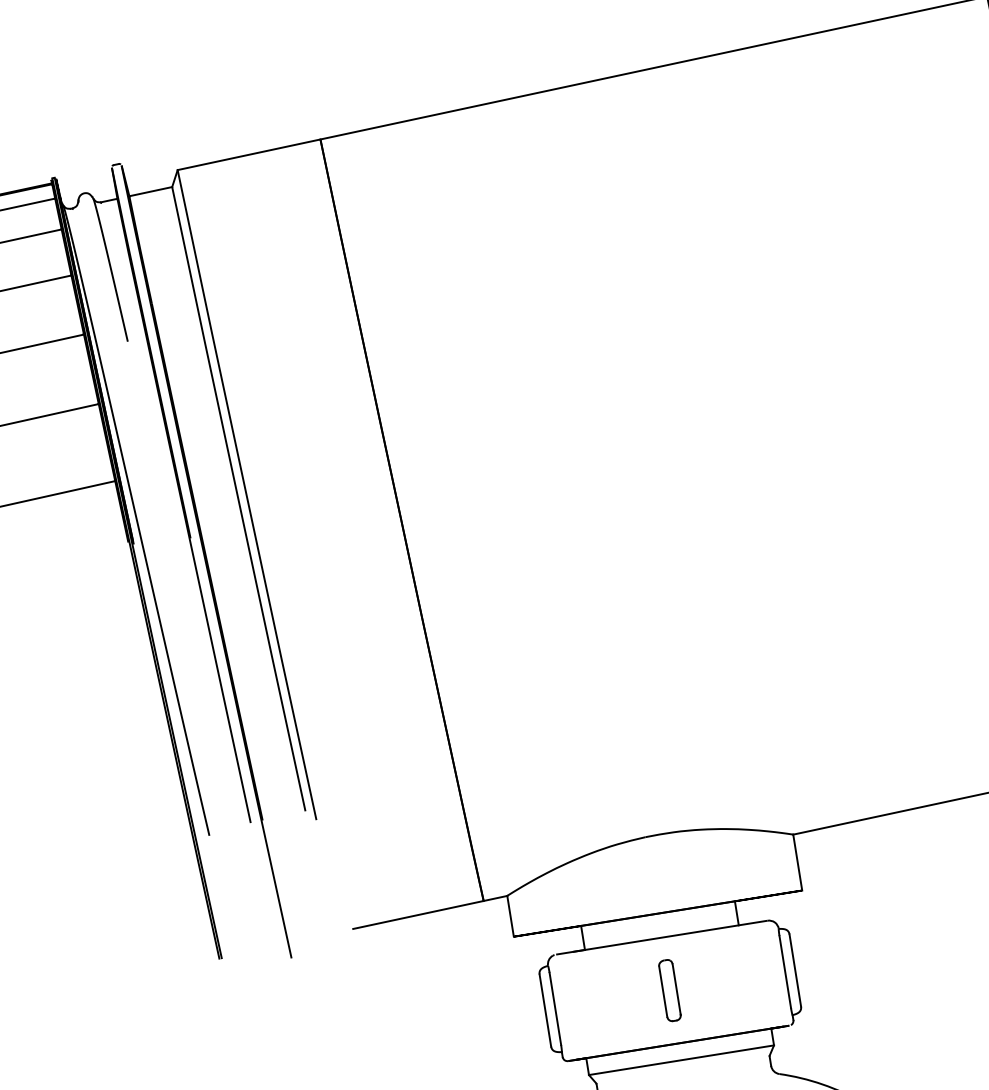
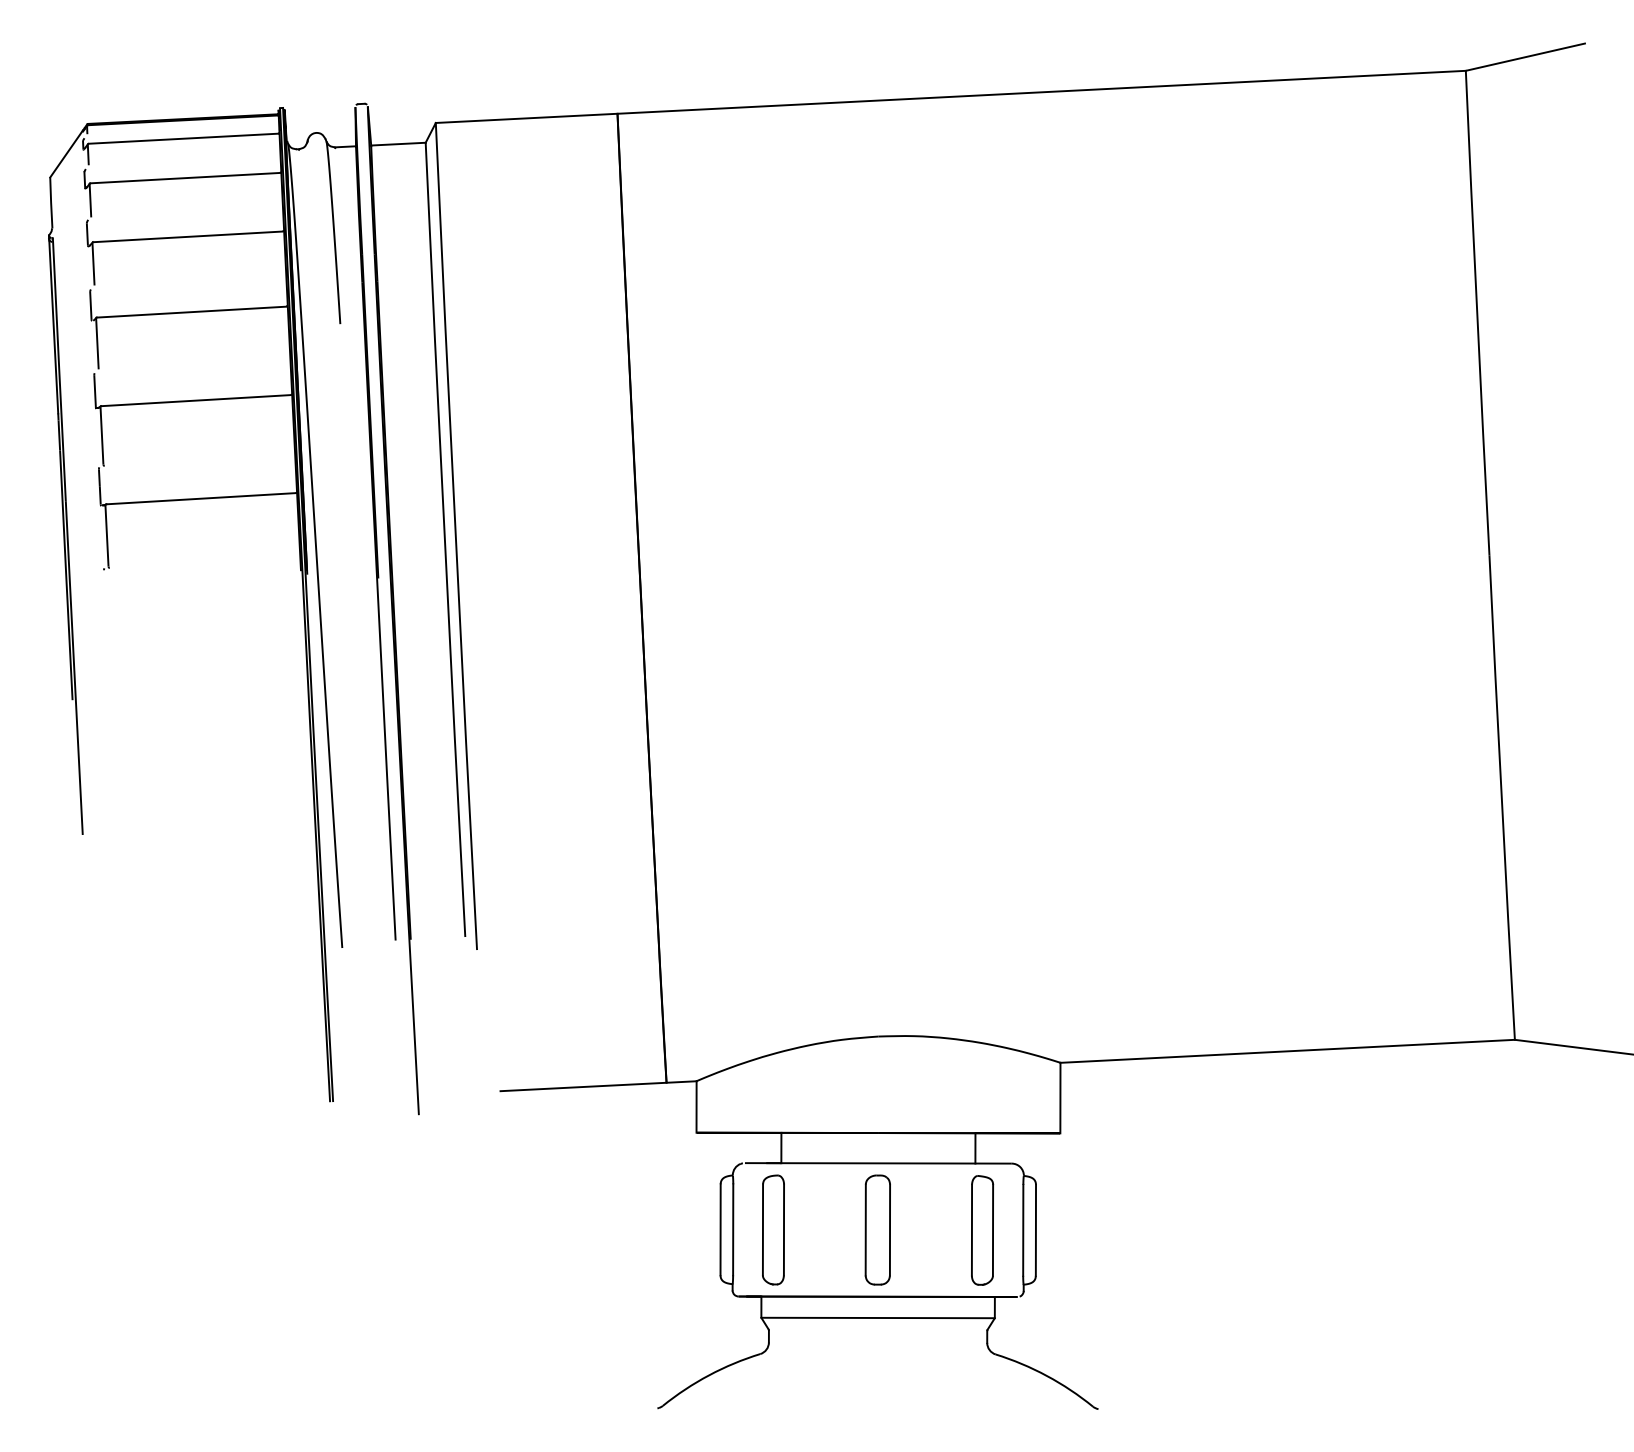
part: (752, 977) -> (982, 1230), added
part: (669, 990) -> (877, 1229), size x1.43
part: (587, 1003) -> (773, 1229), added

